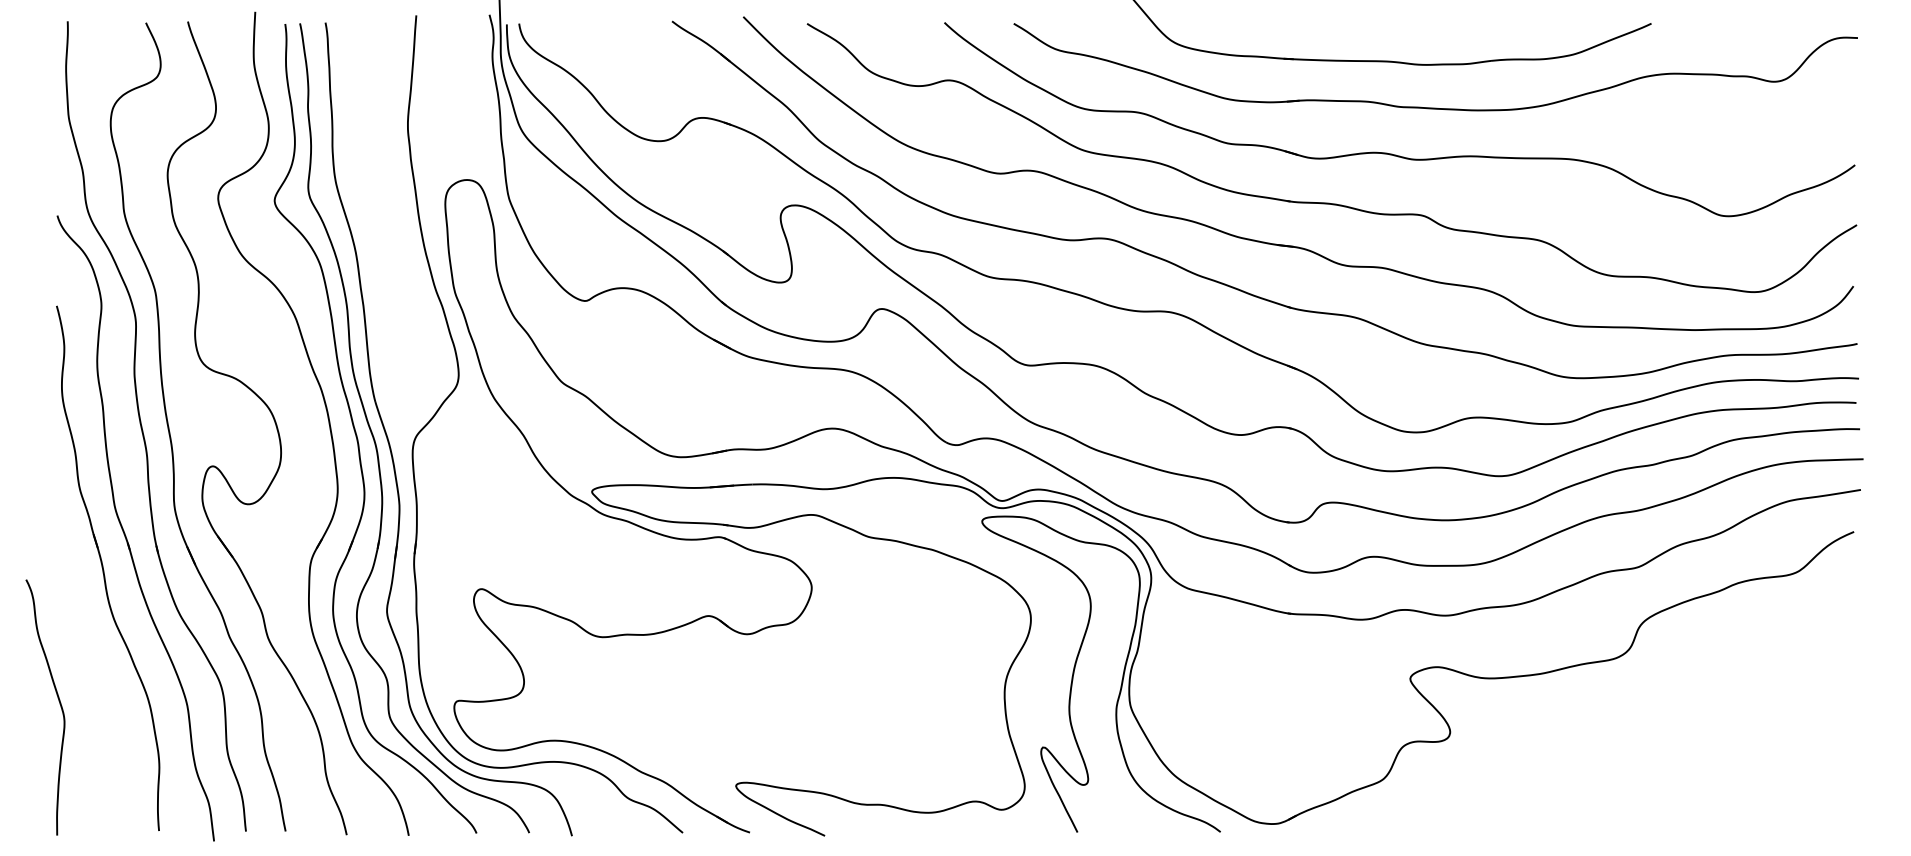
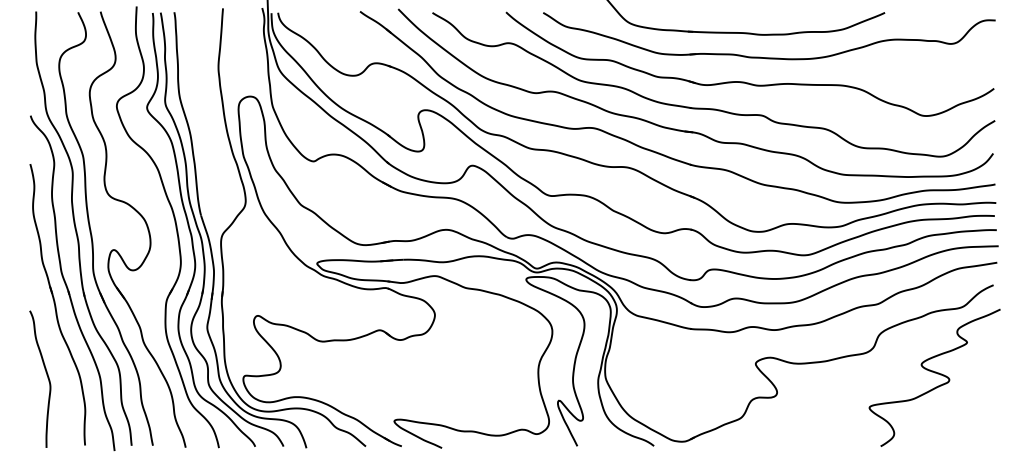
curve: (1743, 696) -> (934, 373), added
curve: (57, 700) -> (46, 375), moved

